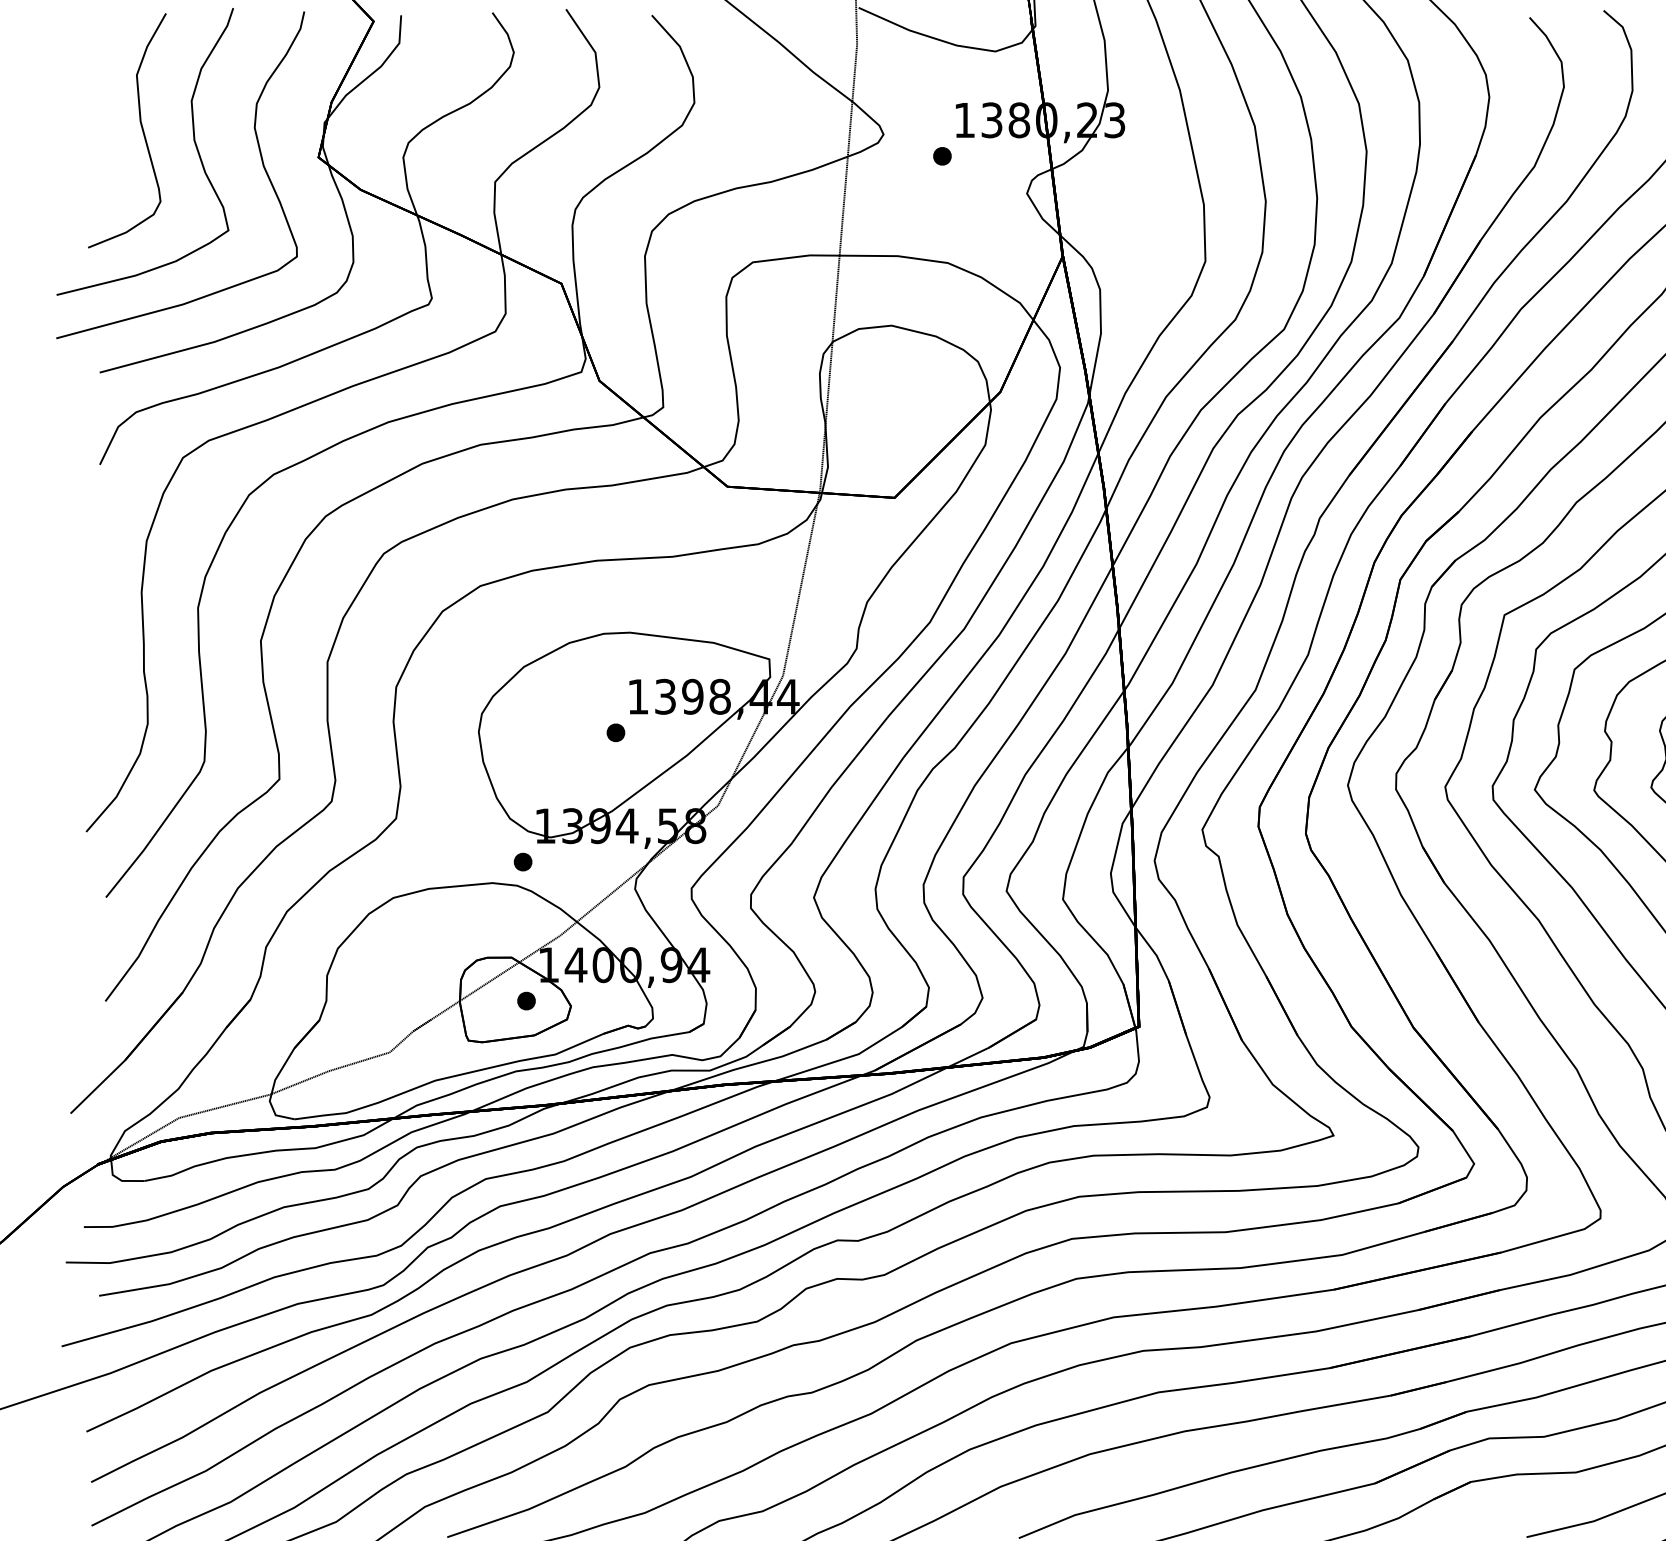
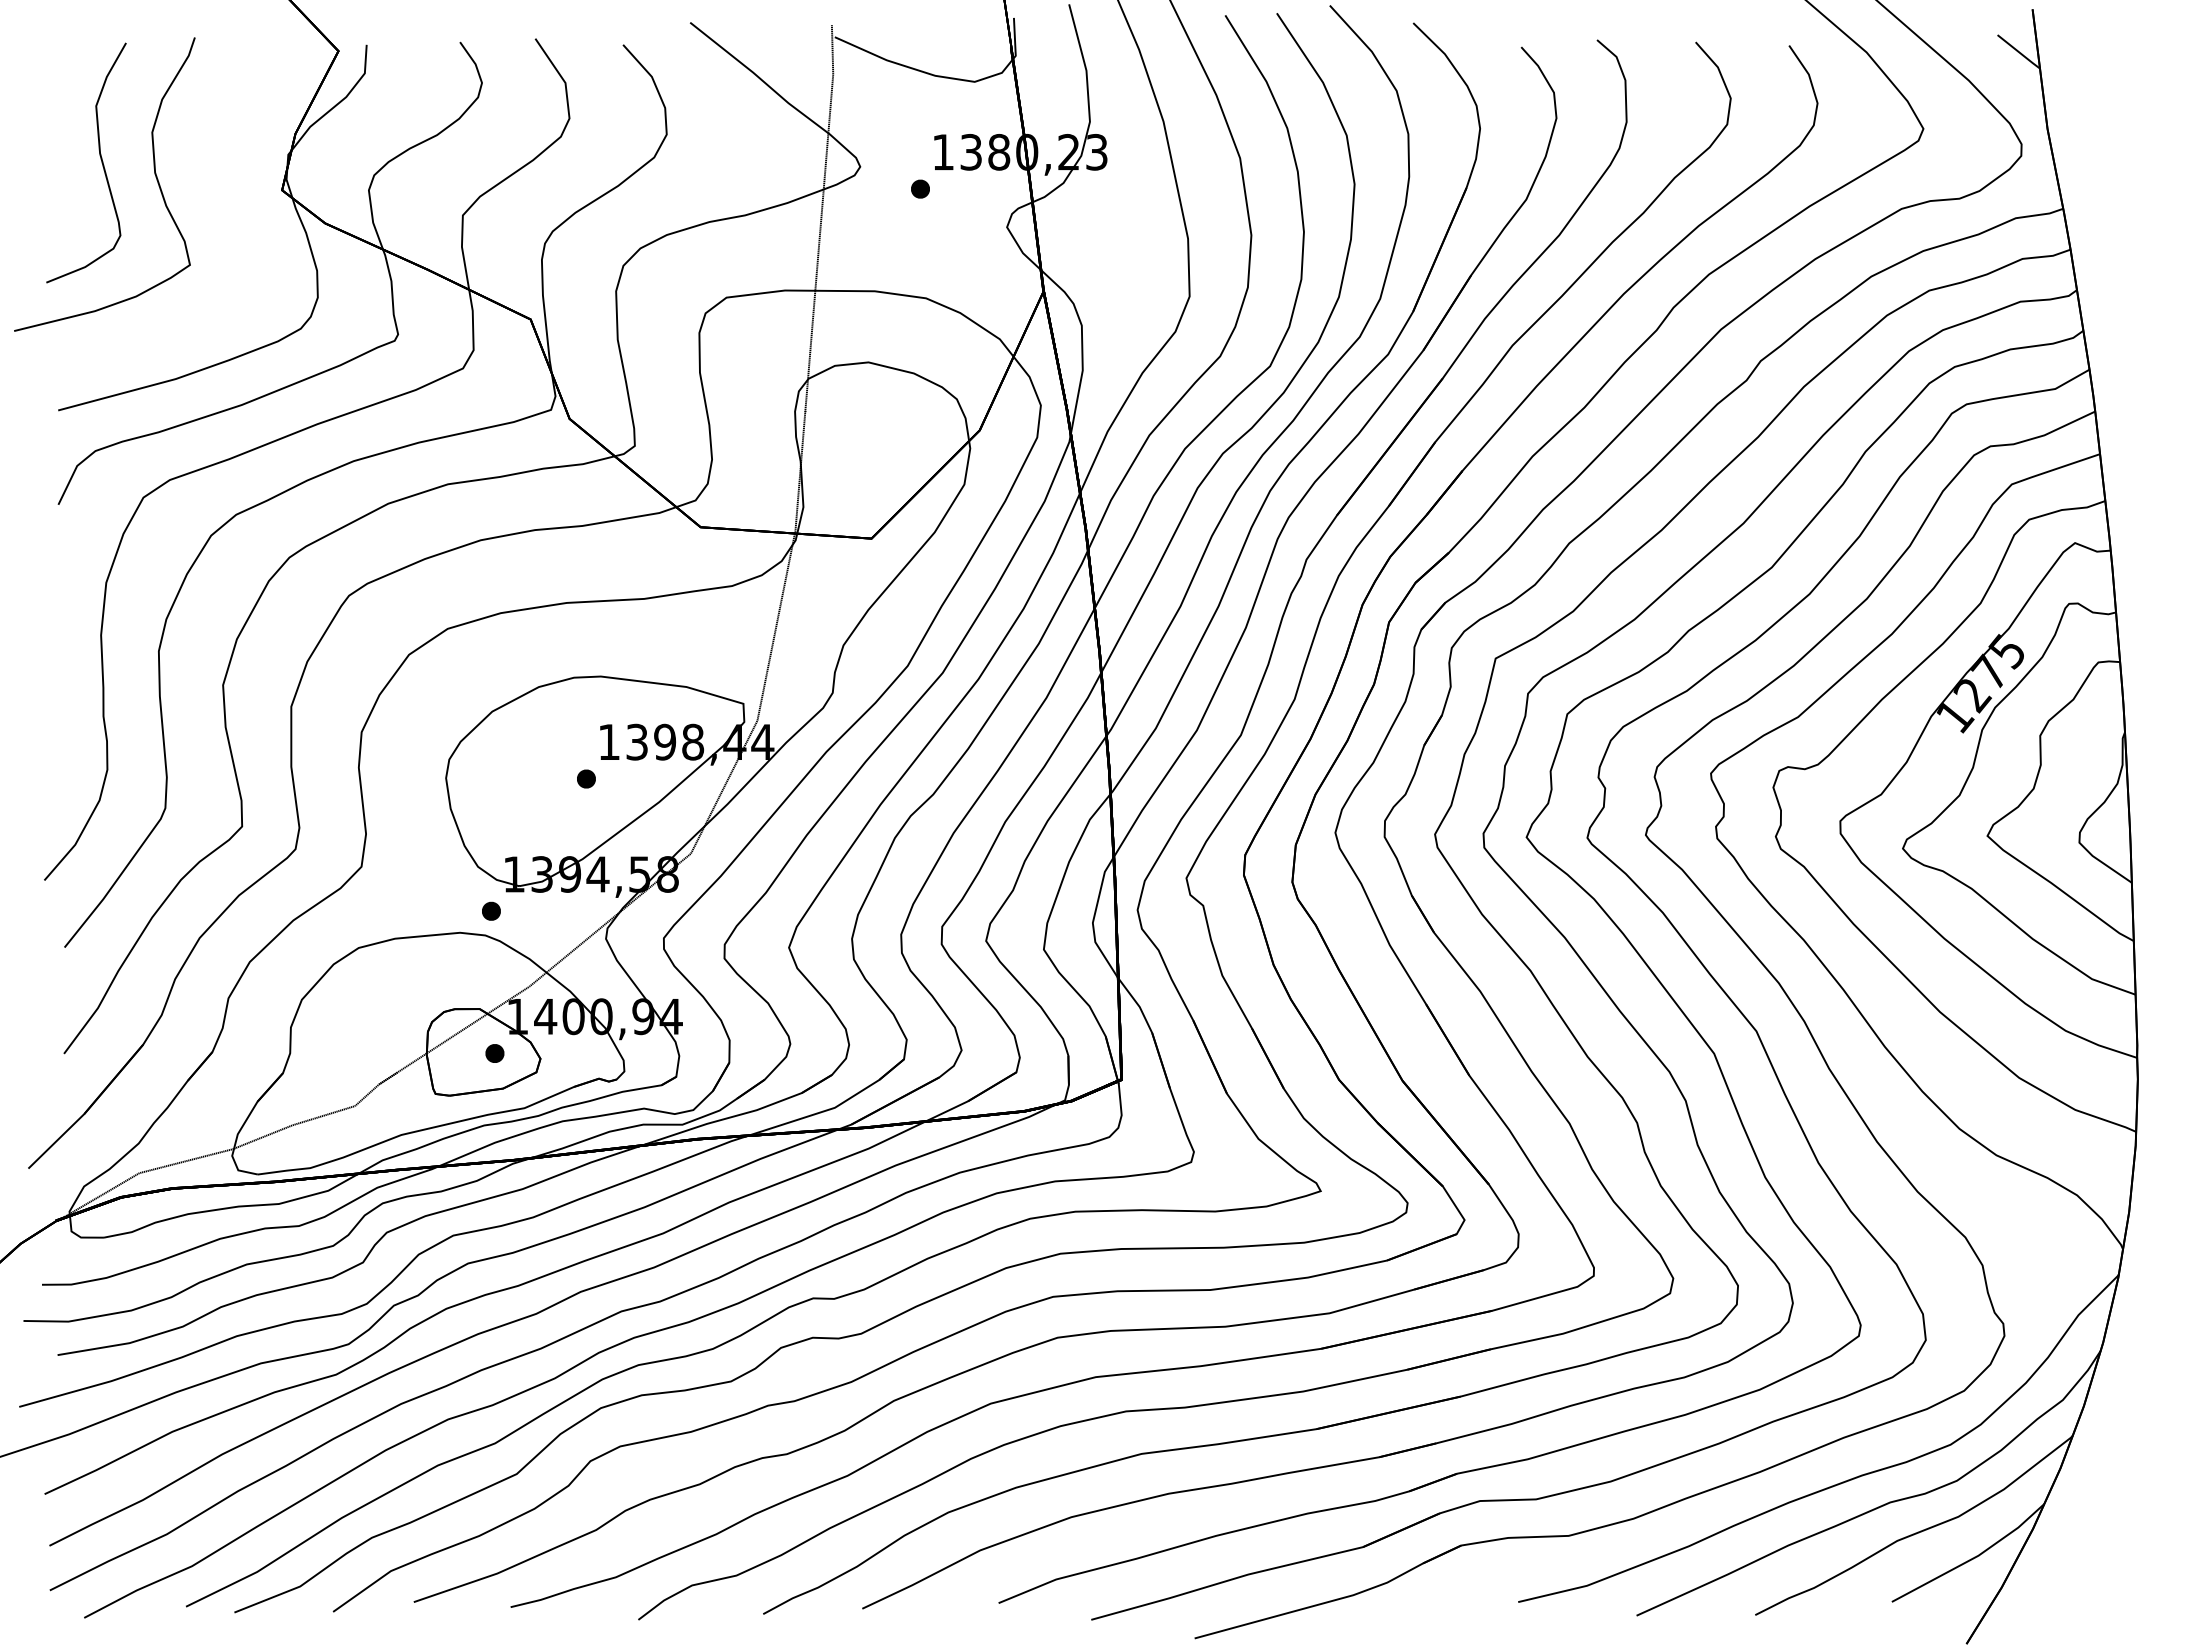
curve: (260, 156) -> (222, 189), removed

